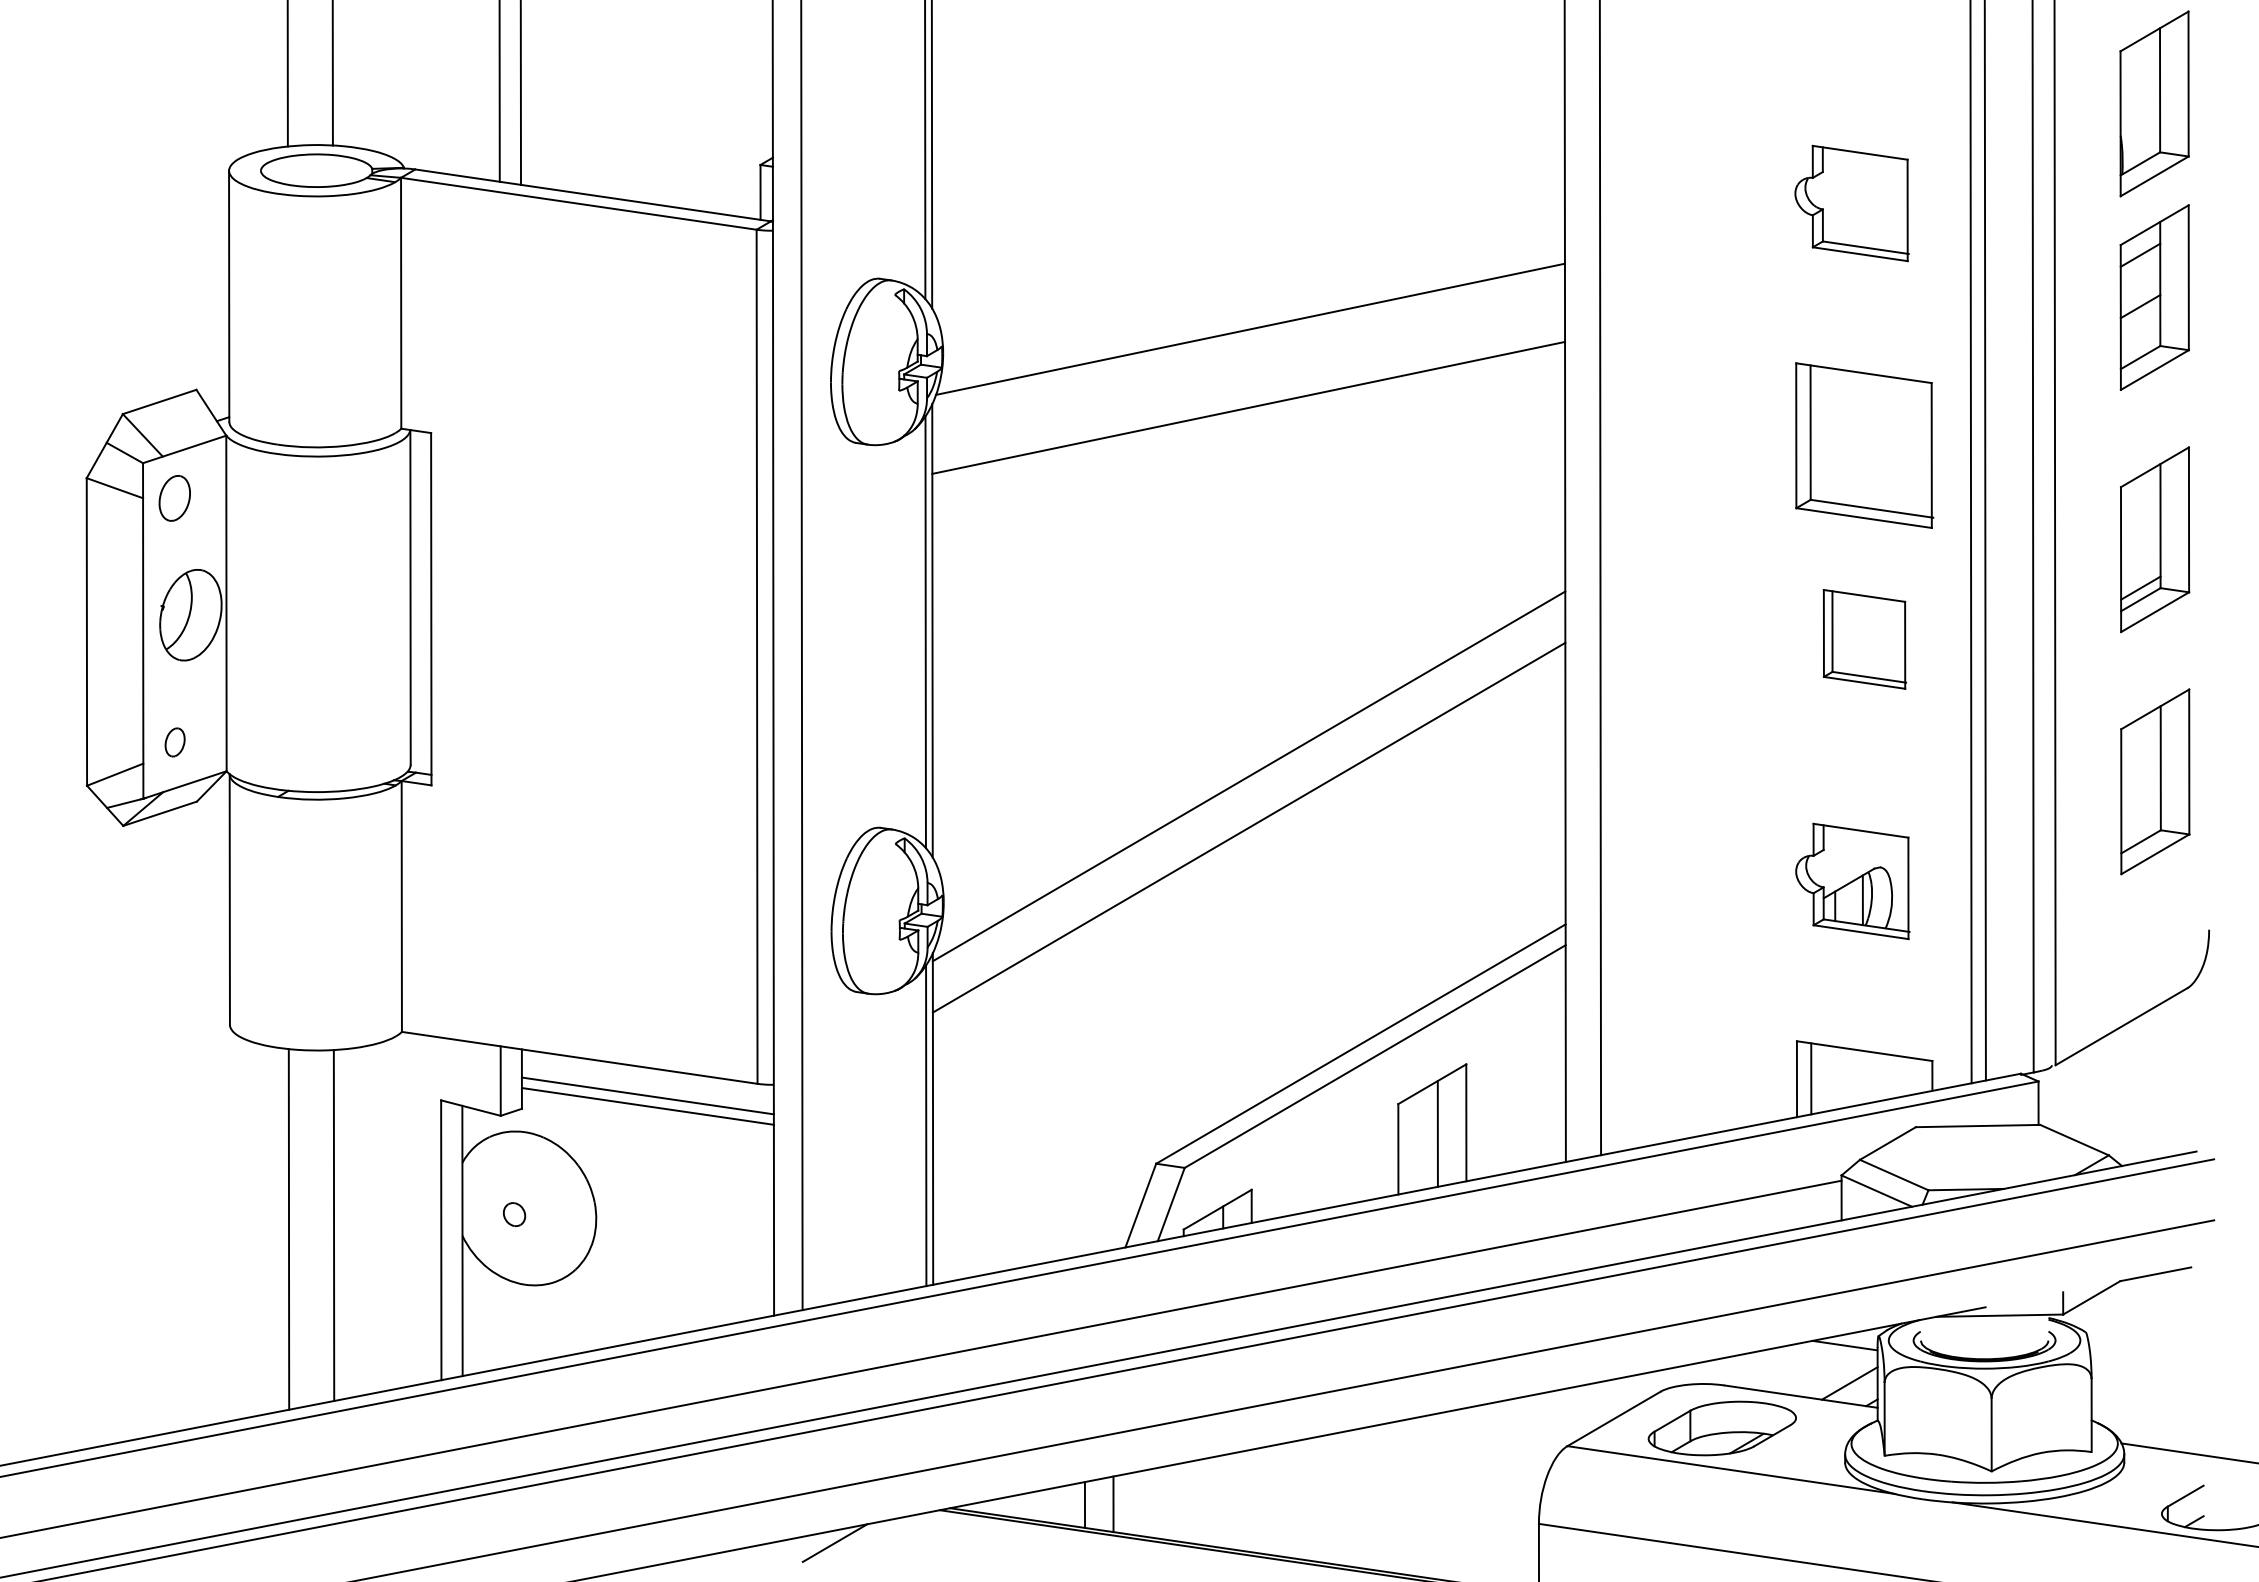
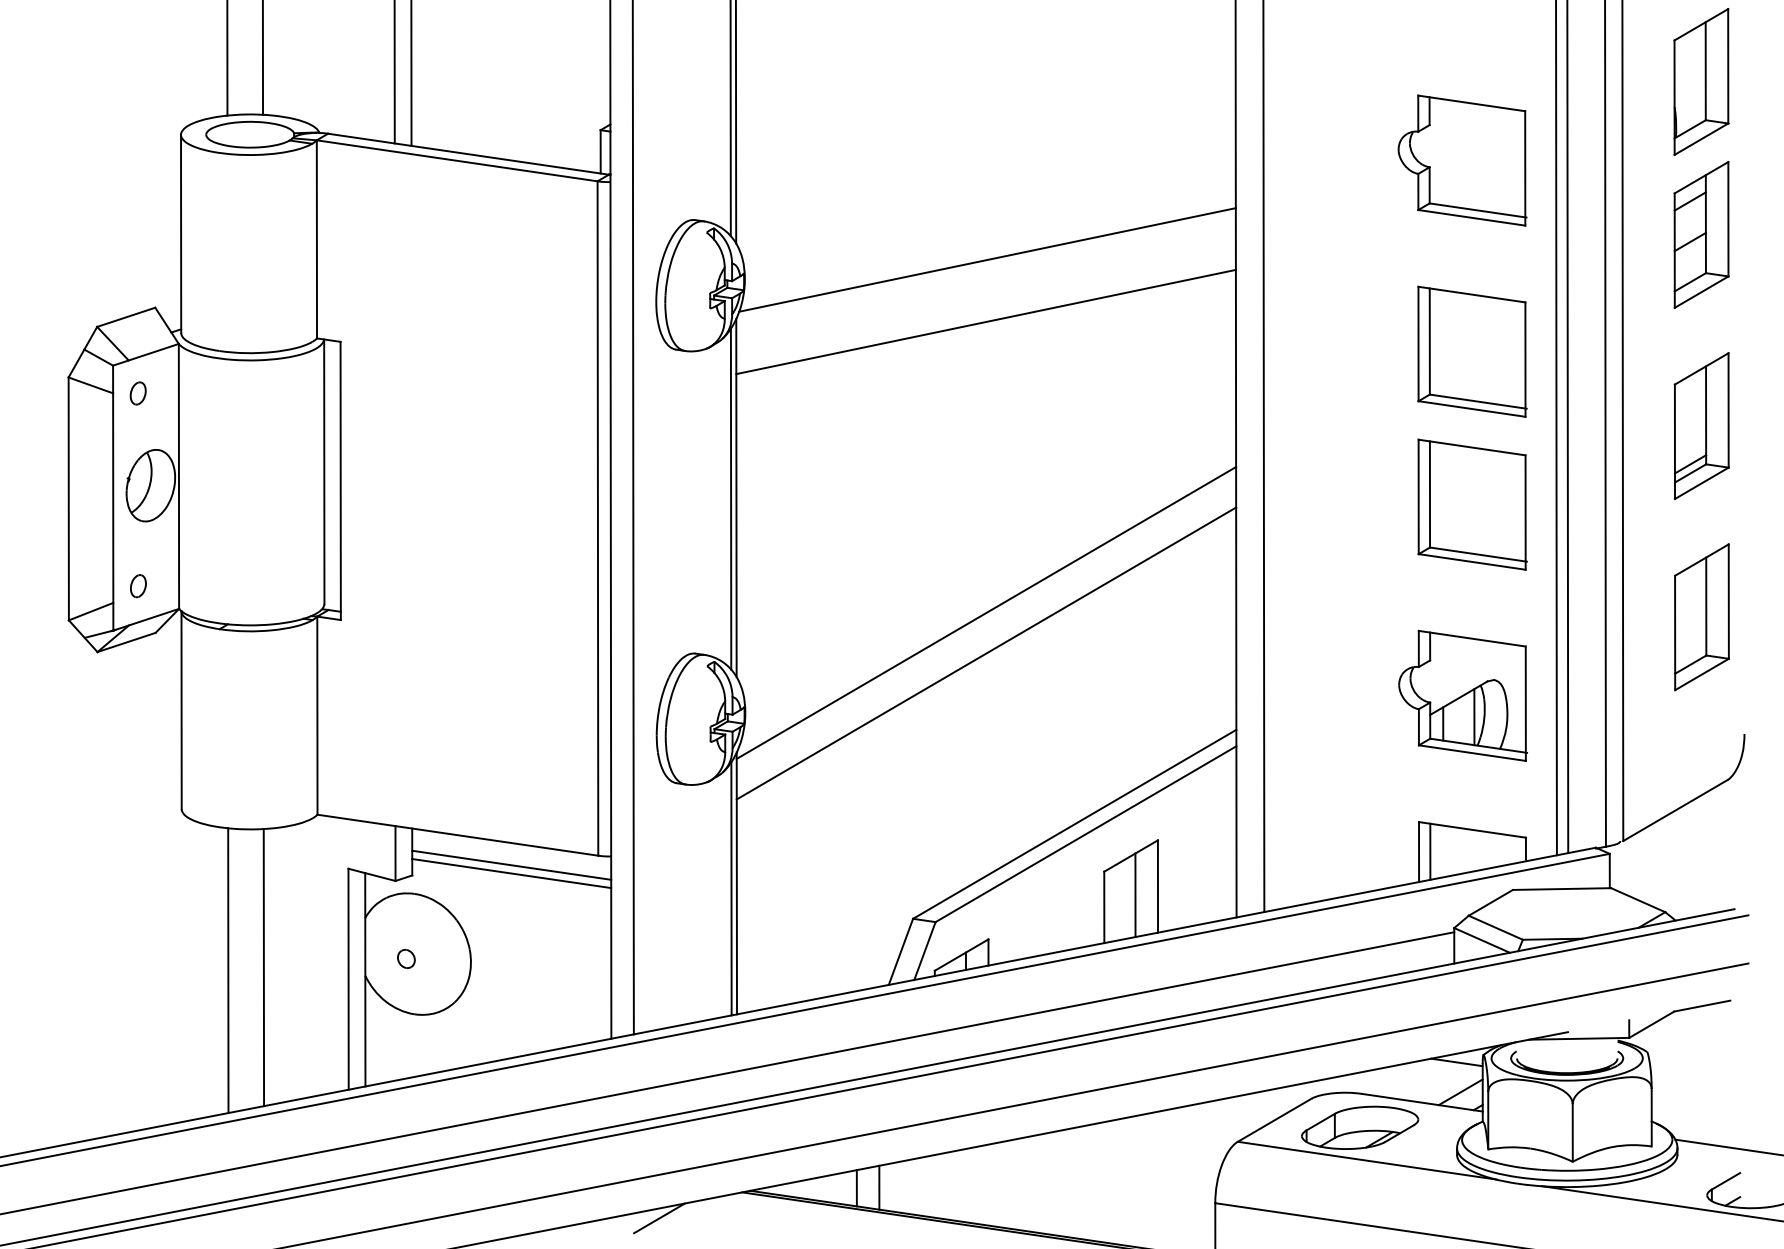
part: (1851, 203) -> (1462, 160), size x1.43
part: (174, 498) -> (137, 393), size x0.62
part: (1864, 639) -> (1472, 504), size x1.67
part: (1852, 881) -> (1462, 695), size x1.43

